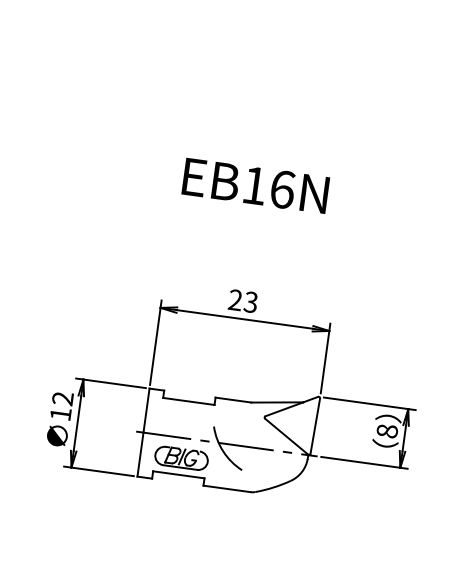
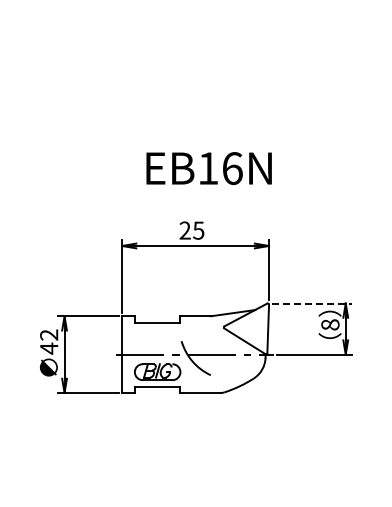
text: (255, 185) -> (208, 168), moved
text: (250, 302) -> (198, 230), 23 -> 25
line: (370, 403) -> (312, 303), solid -> dashed
text: (61, 414) -> (49, 348), 12 -> 42

